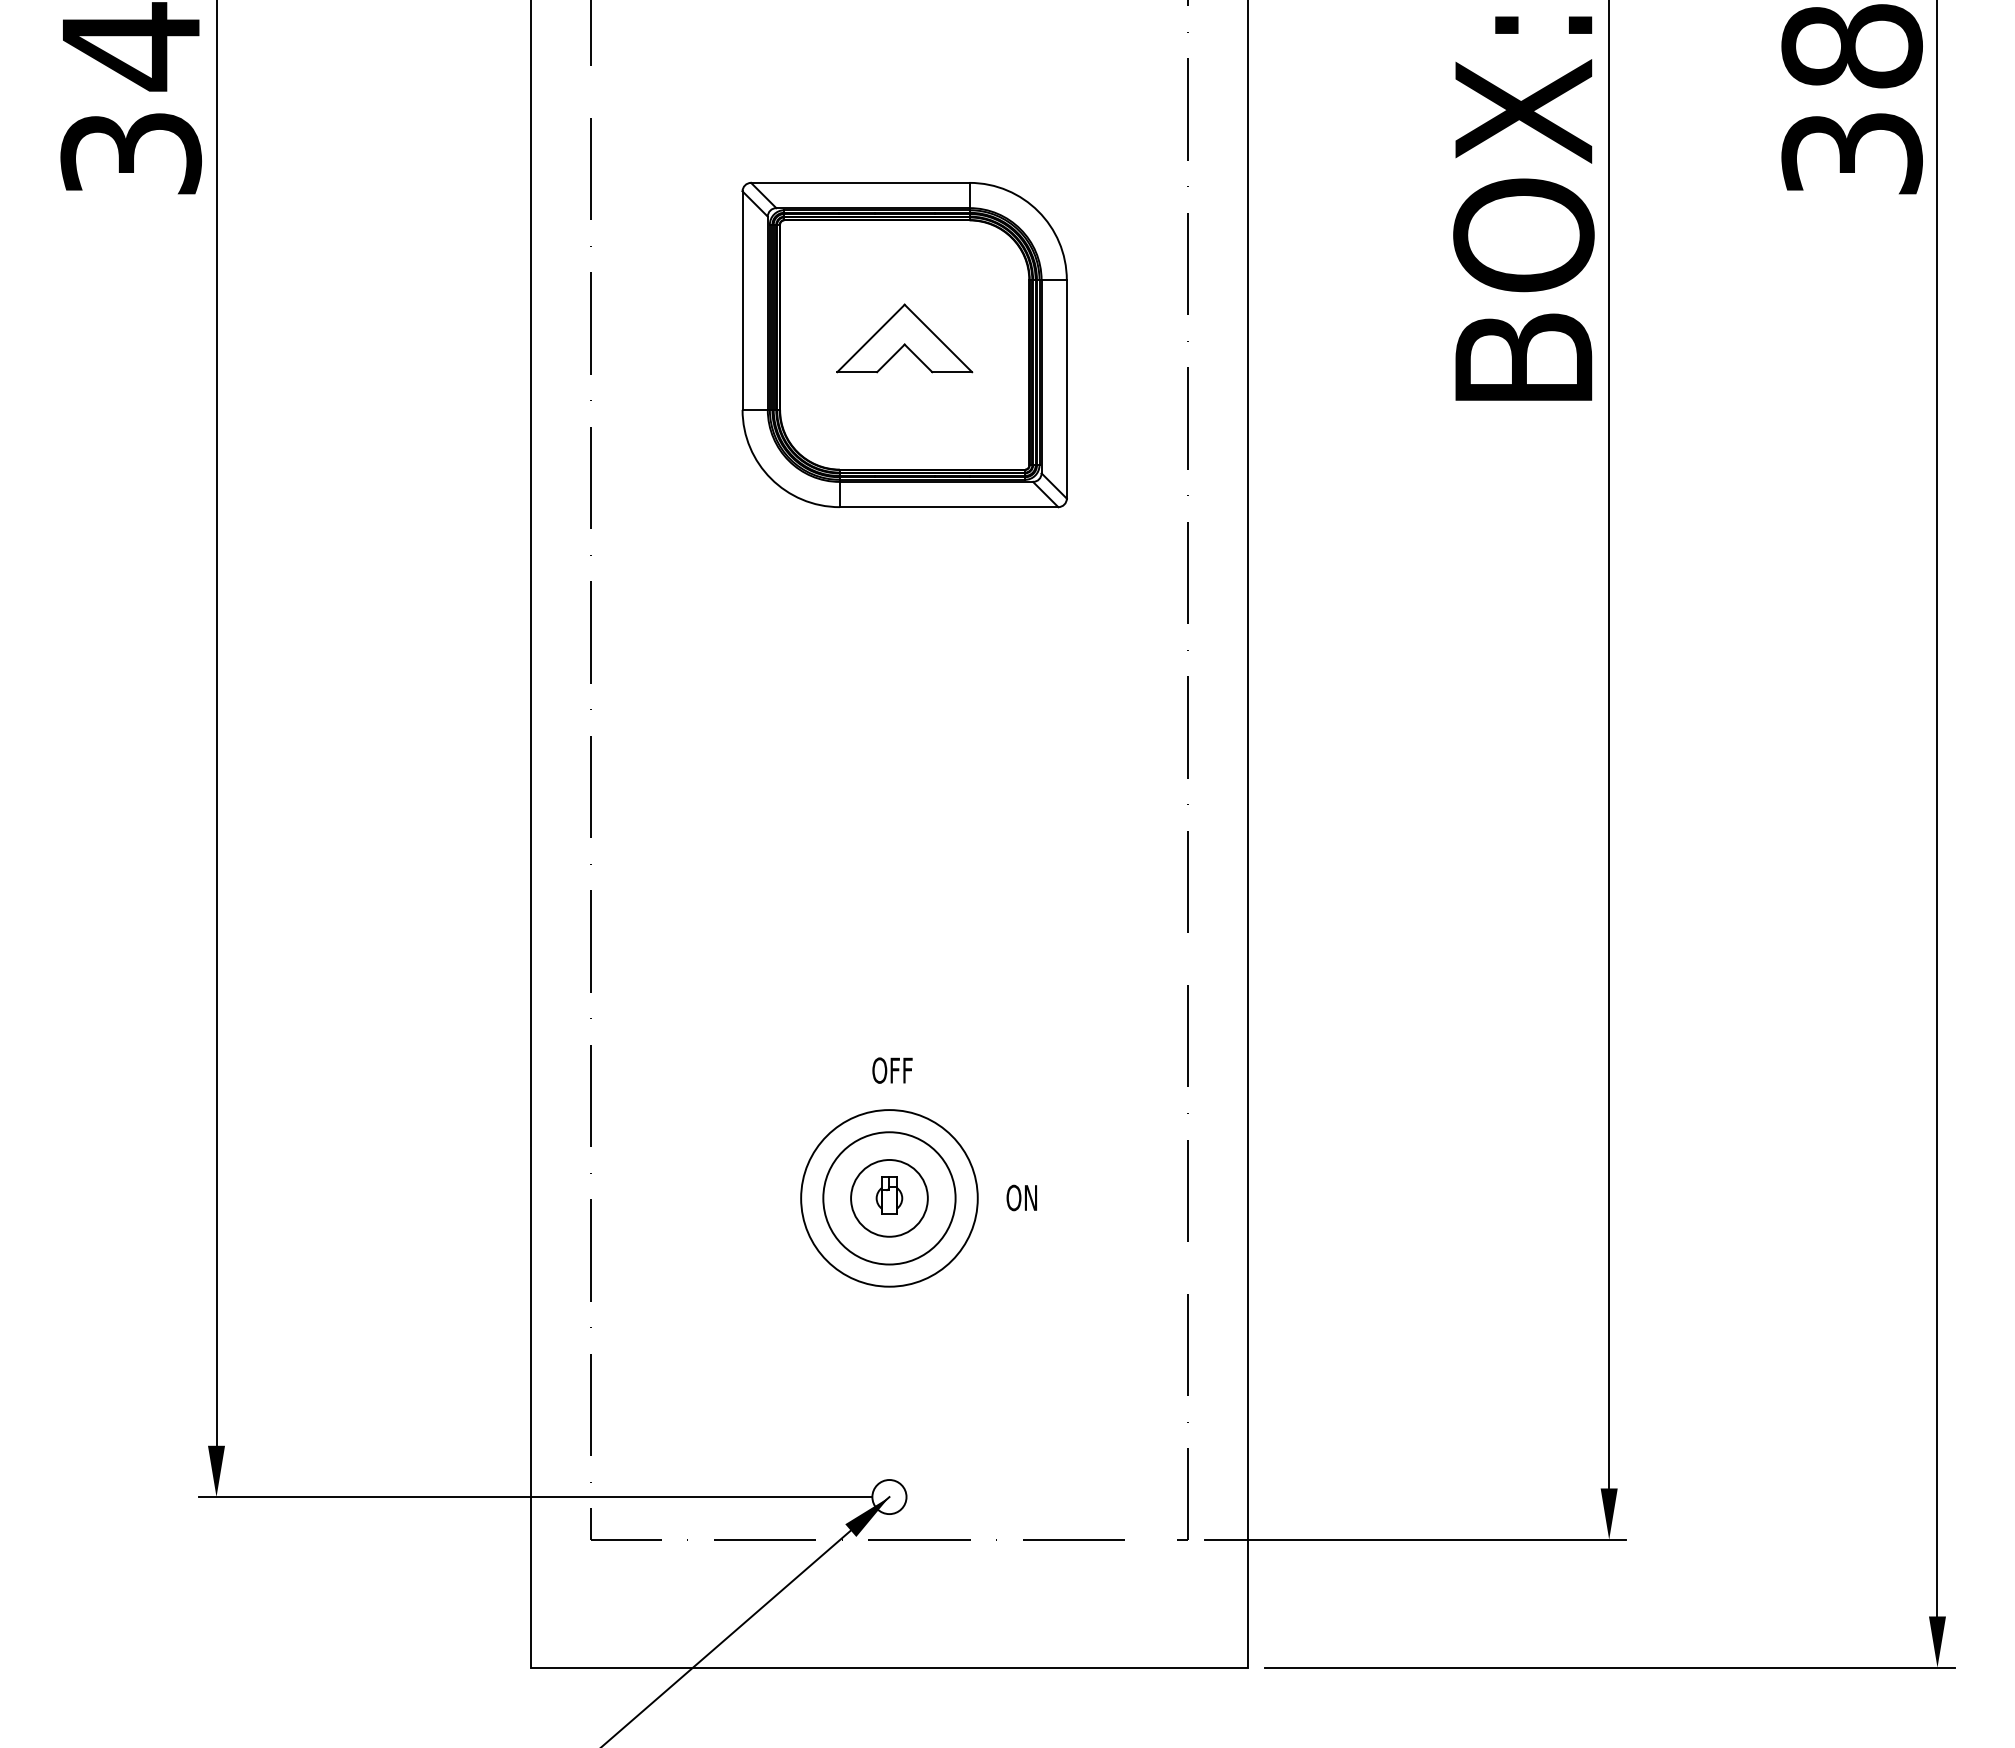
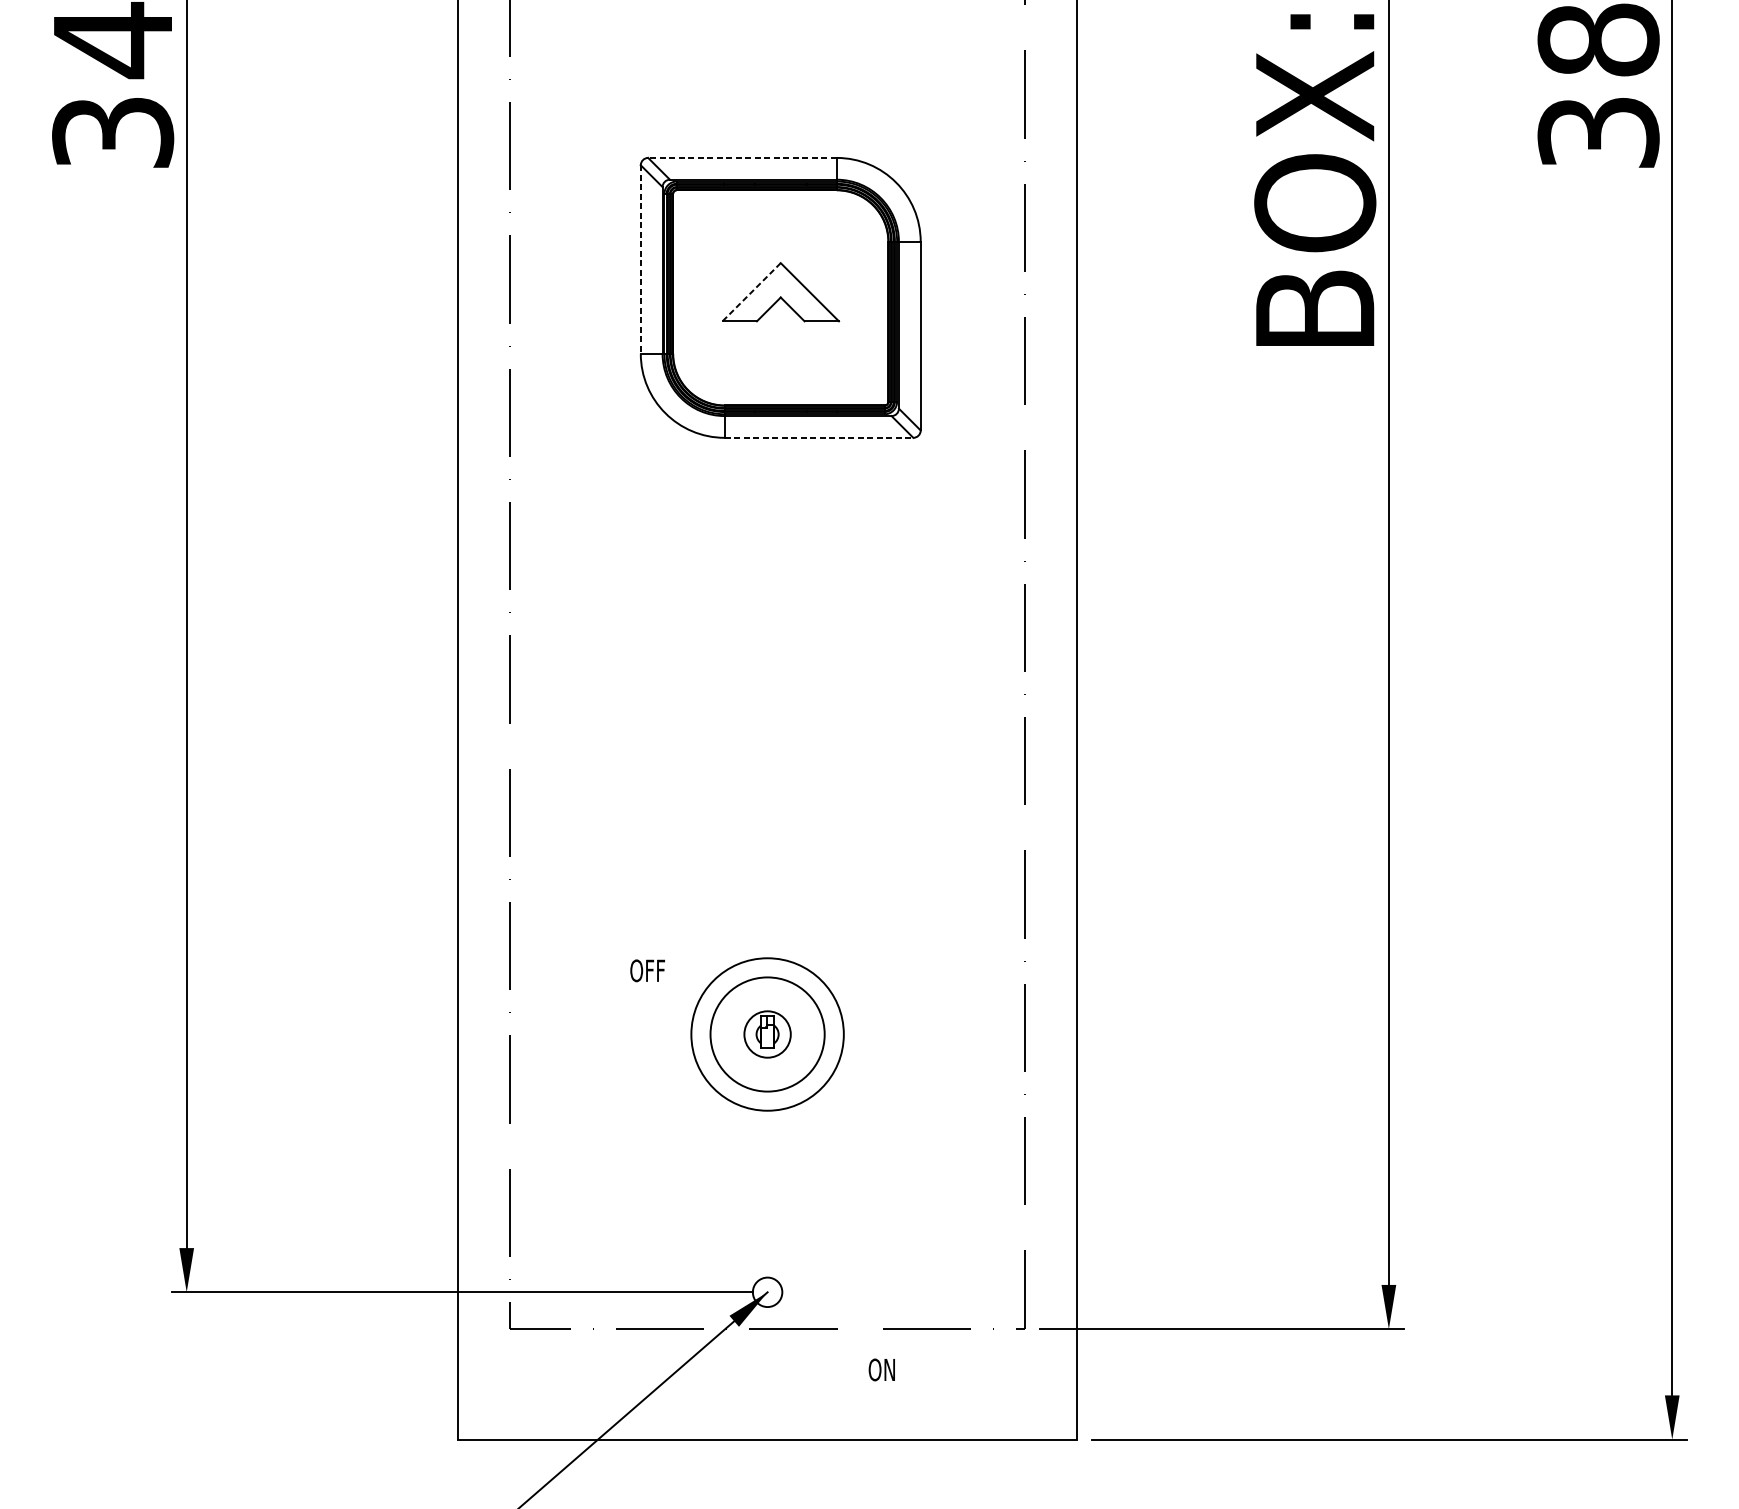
line: (859, 182) -> (741, 157), solid -> dashed
line: (742, 301) -> (640, 260), solid -> dashed
line: (871, 338) -> (752, 292), solid -> dashed
line: (949, 507) -> (819, 438), solid -> dashed
text: (892, 1070) -> (647, 970), moved
circle: (889, 1197) -> (767, 1033), size x0.7
text: (1021, 1197) -> (881, 1369), moved

